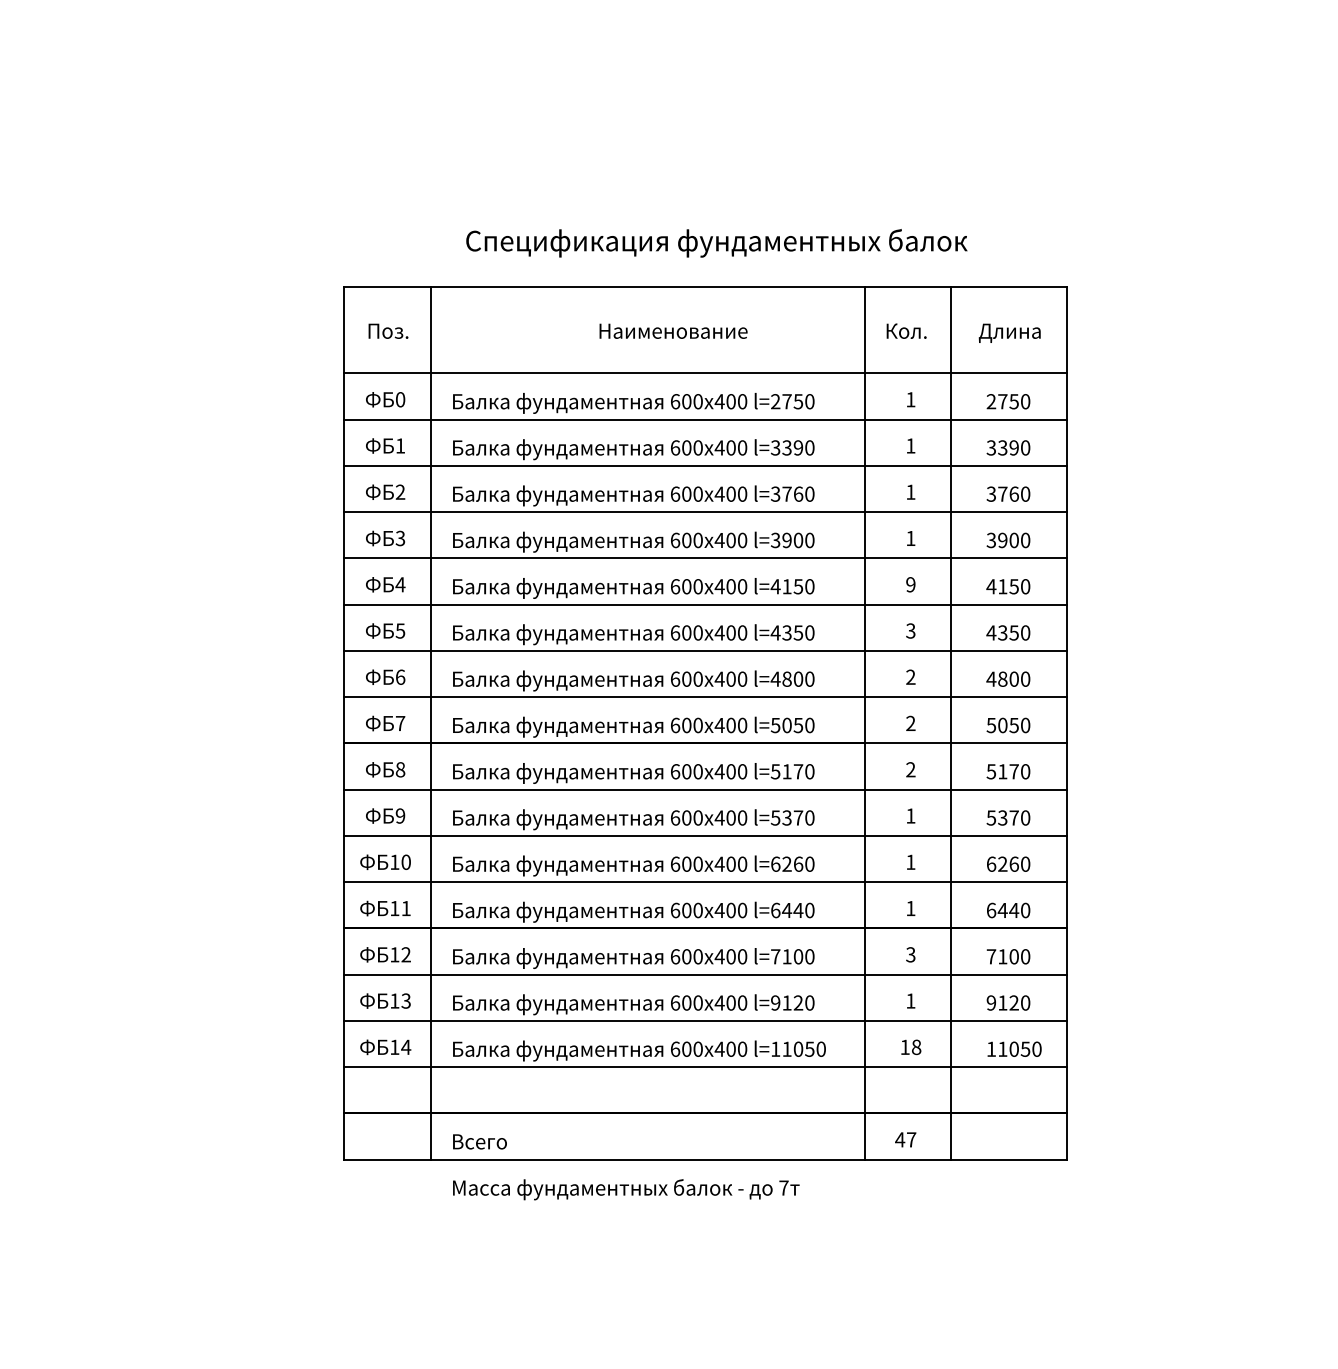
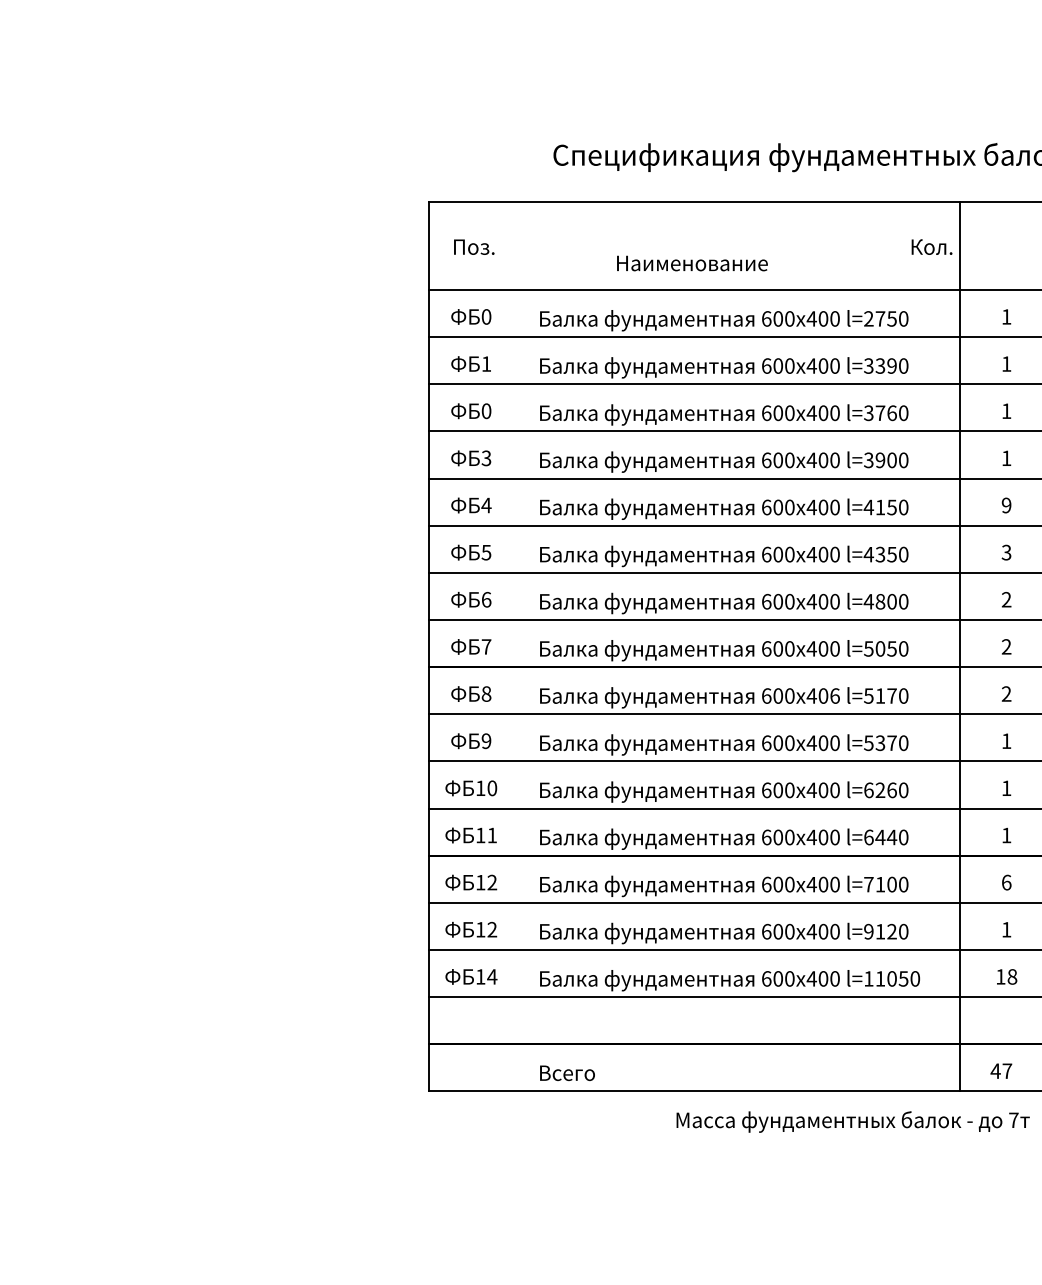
text: (673, 330) -> (692, 262), moved
text: (906, 330) -> (931, 246), moved
text: (400, 491) -> (486, 410), 2 -> 0
line: (430, 722) -> (517, 645), removed
text: (742, 771) -> (835, 695), 400 -> 406
text: (910, 954) -> (1006, 882), 3 -> 6
text: (405, 1001) -> (491, 930), 13 -> 12
text: (626, 1189) -> (853, 1121), moved

